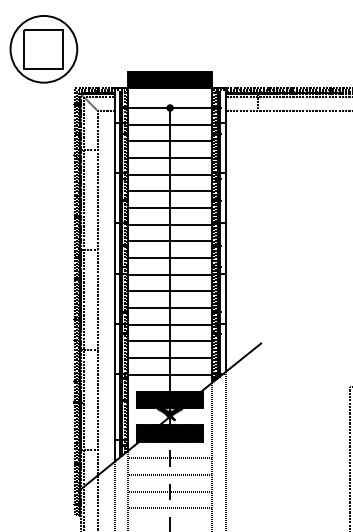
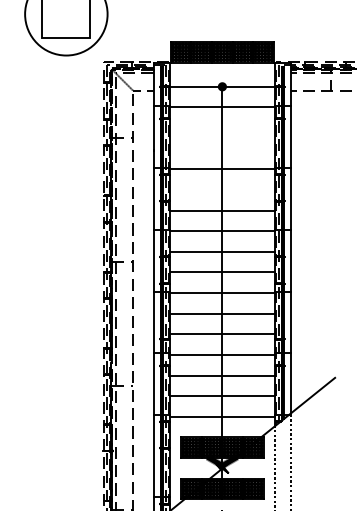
line: (169, 141) -> (221, 128), removed
line: (169, 158) -> (221, 149), removed
line: (169, 191) -> (221, 190), removed

